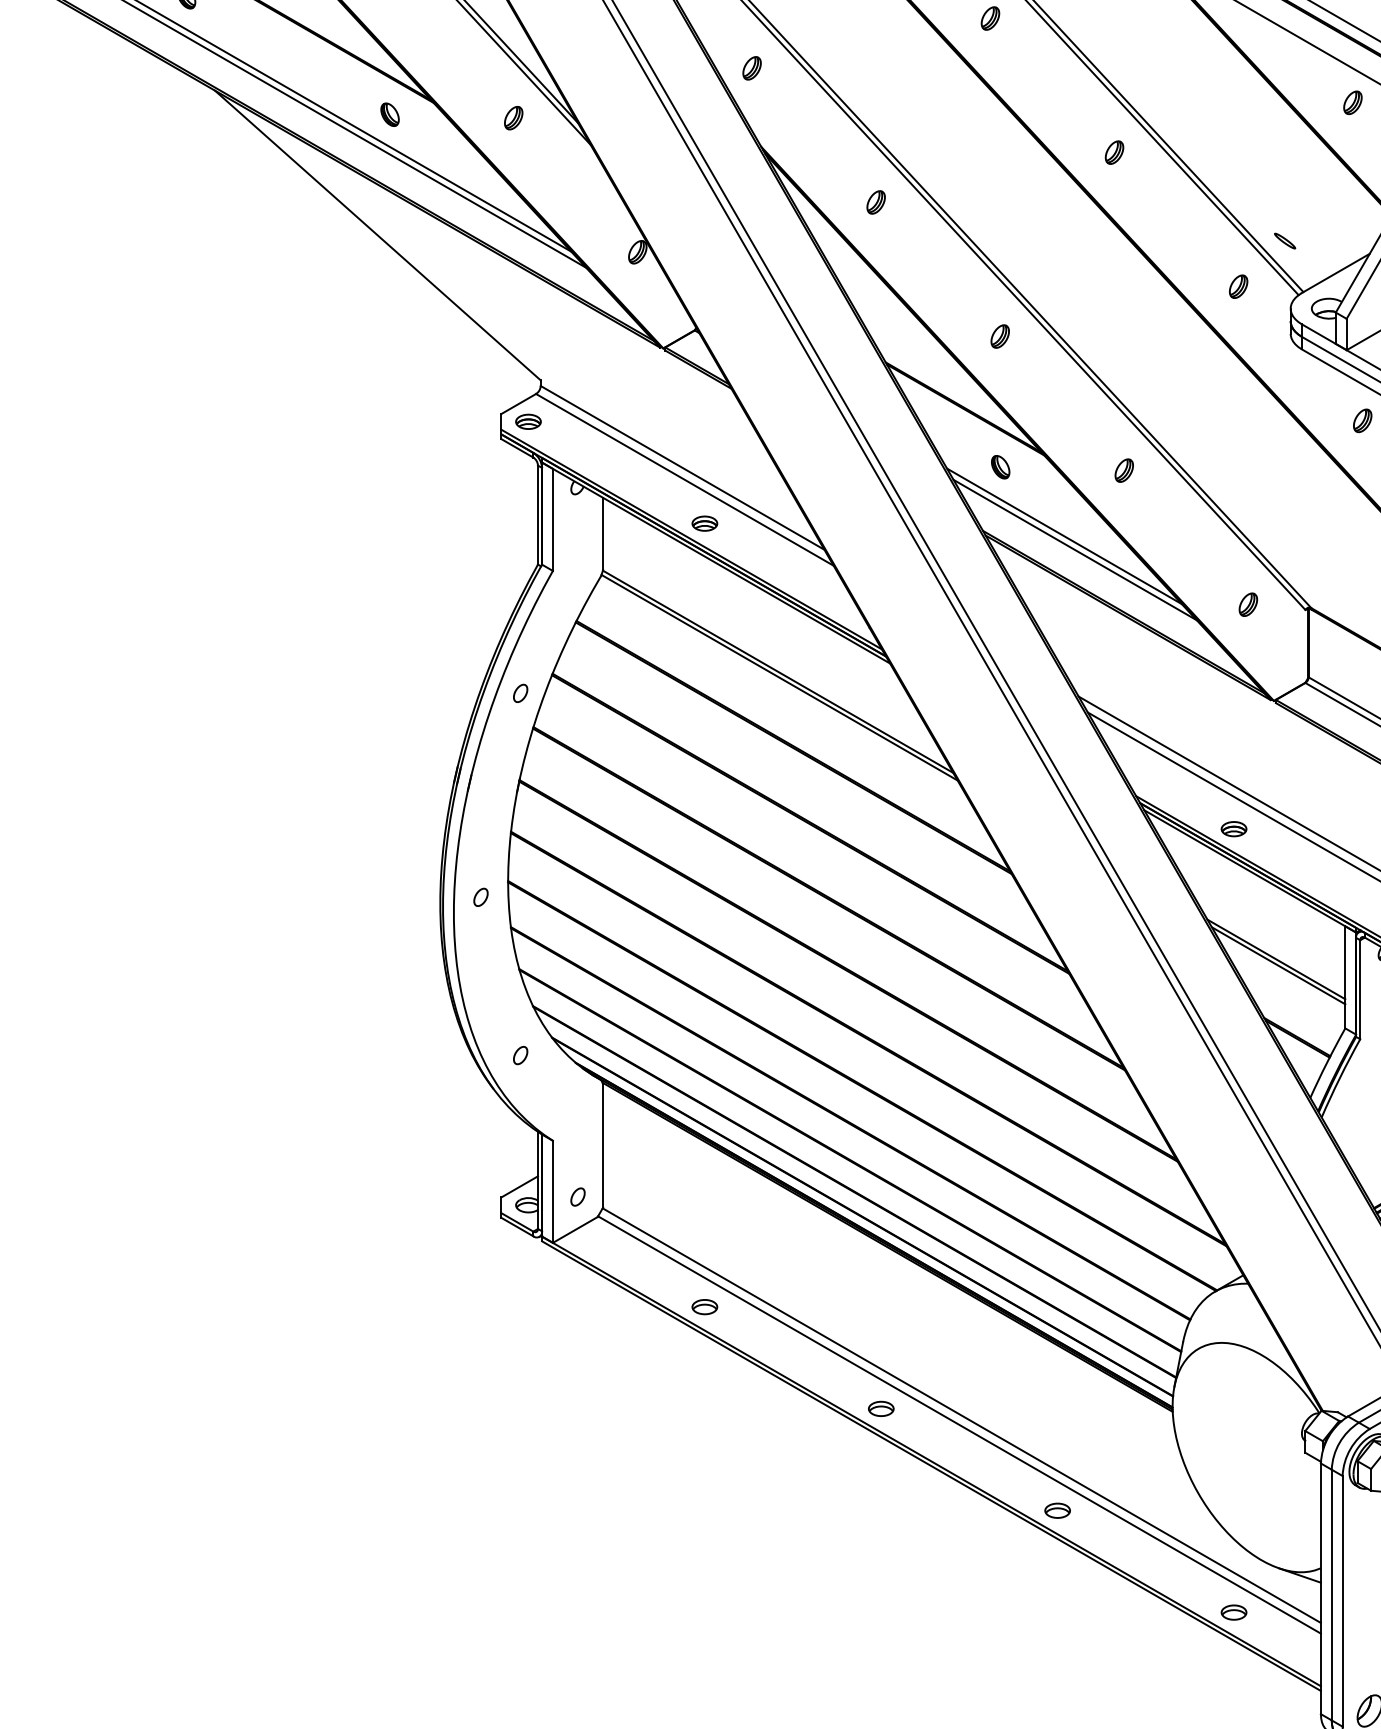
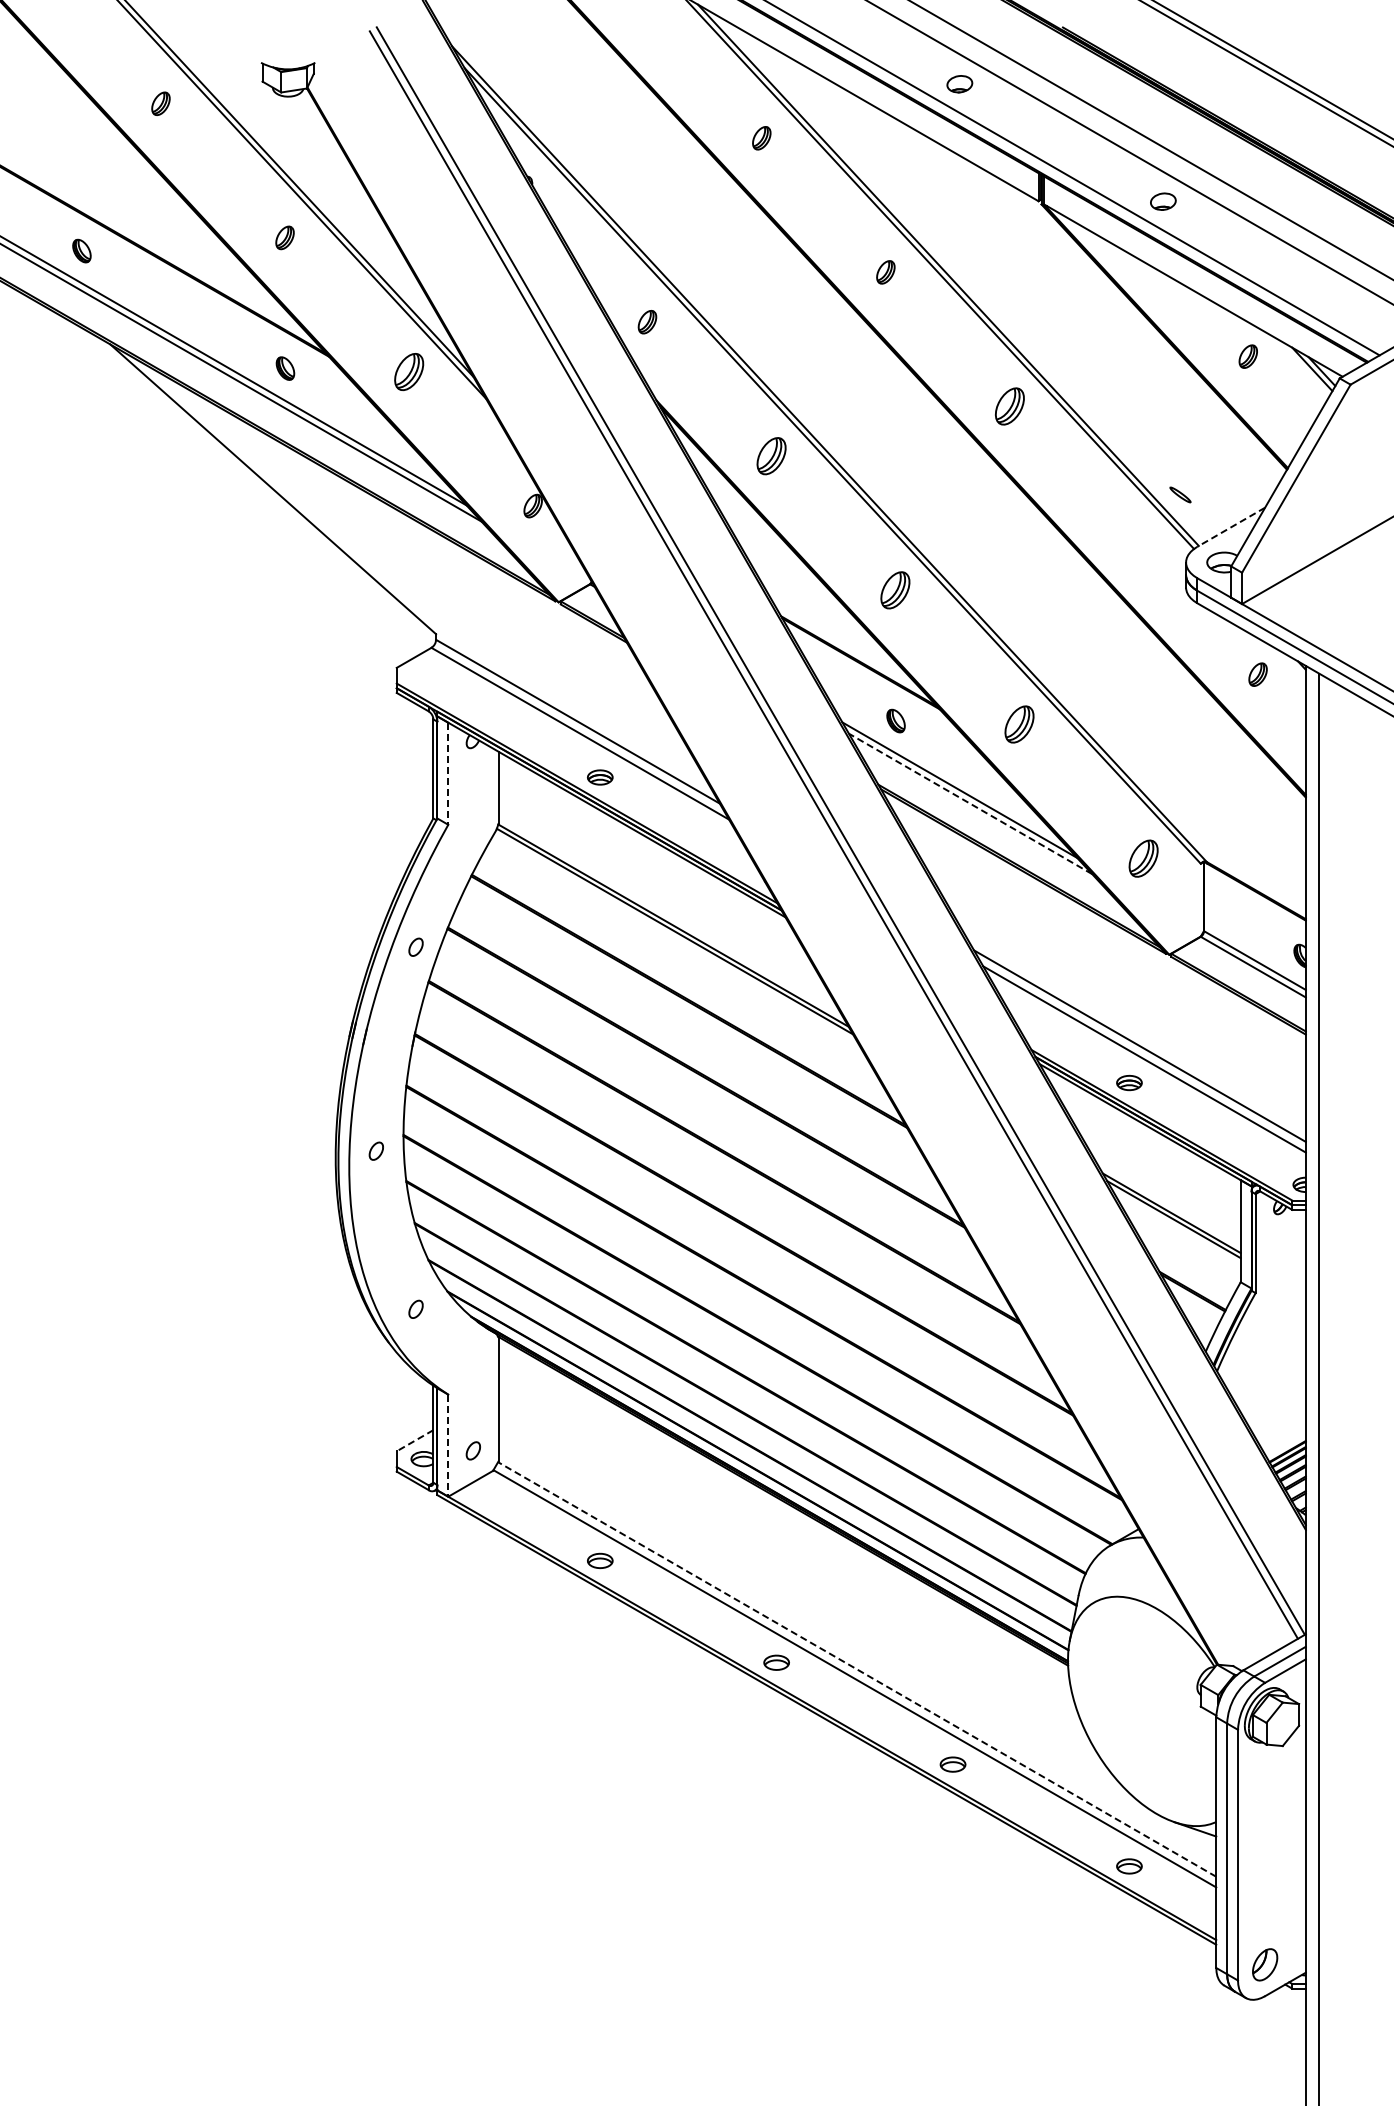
part: (513, 117) -> (408, 371), size x1.6
part: (1114, 152) -> (1009, 406), size x1.6
part: (876, 202) -> (771, 456), size x1.6
line: (1335, 273) -> (1230, 527), solid -> dashed
part: (1238, 286) -> (1133, 540), removed
part: (1000, 336) -> (895, 590), size x1.6
part: (528, 421) -> (423, 675), removed
part: (1124, 470) -> (1019, 724), size x1.6
line: (553, 520) -> (448, 774), solid -> dashed
line: (1075, 549) -> (970, 803), solid -> dashed
part: (1248, 604) -> (1143, 858), size x1.6
line: (519, 1186) -> (414, 1440), solid -> dashed
line: (553, 1192) -> (448, 1446), solid -> dashed
line: (962, 1415) -> (857, 1669), solid -> dashed

